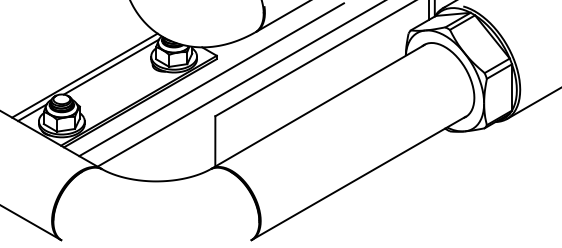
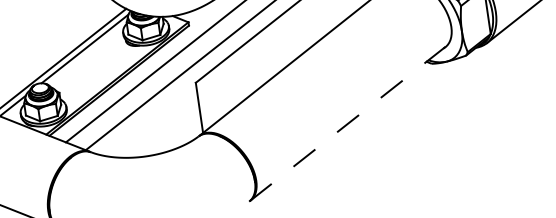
line: (358, 178) -> (347, 124), solid -> dashed

